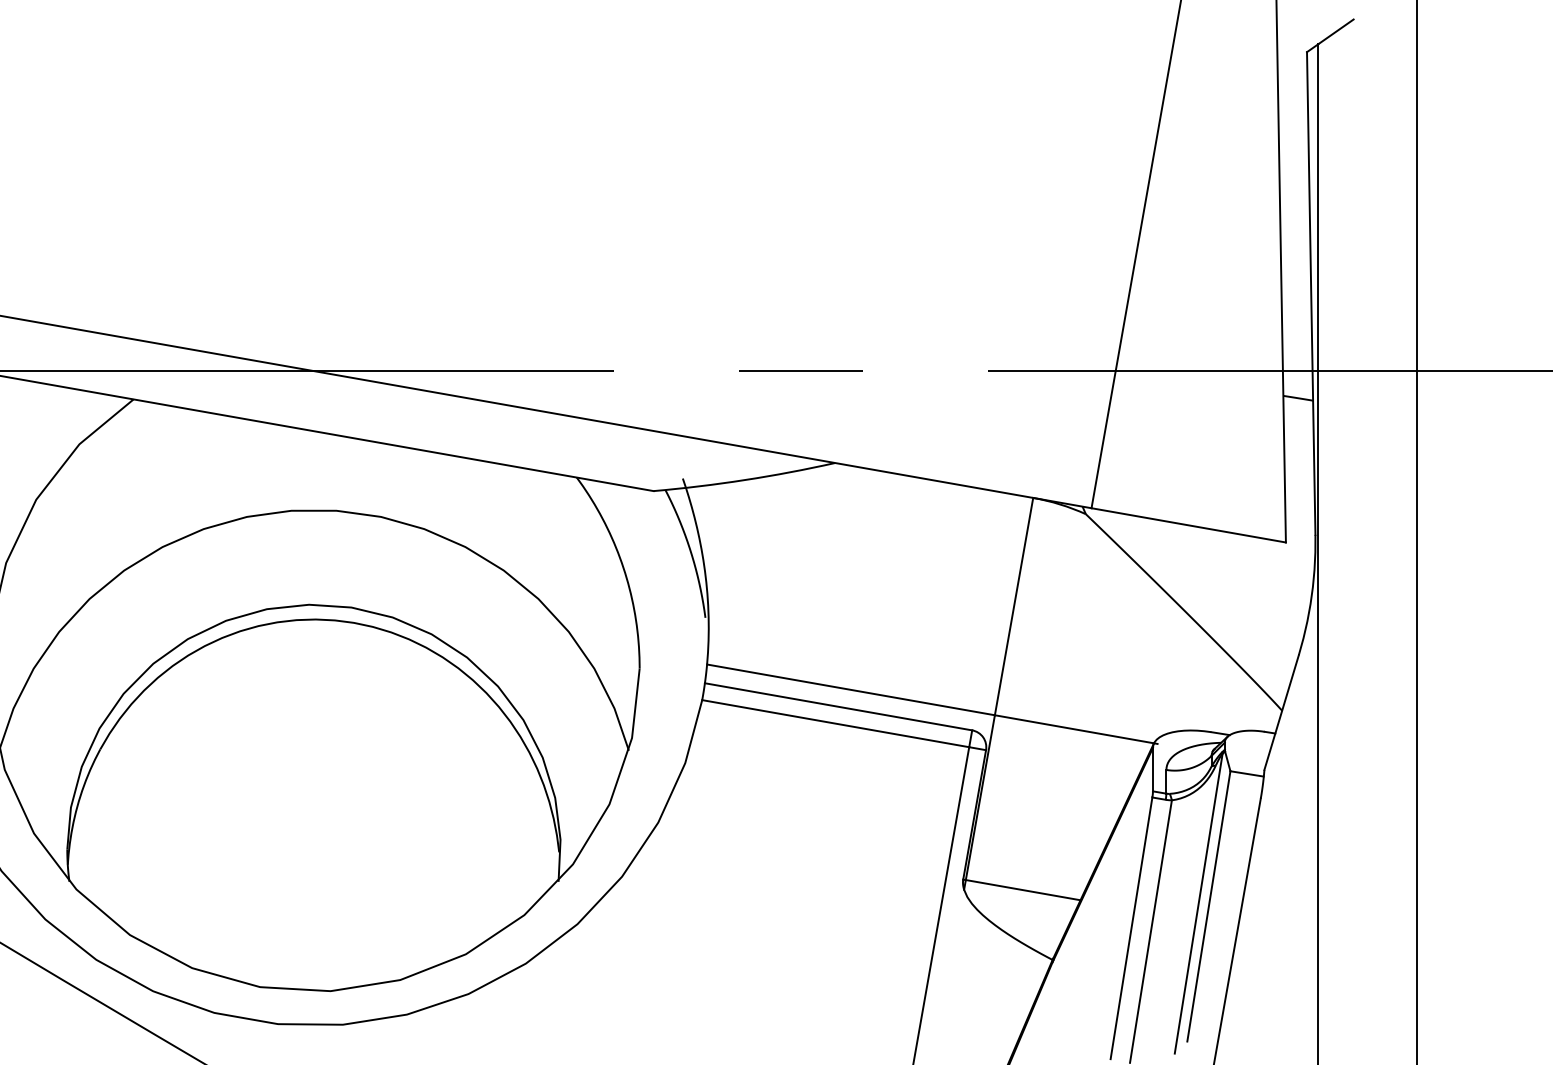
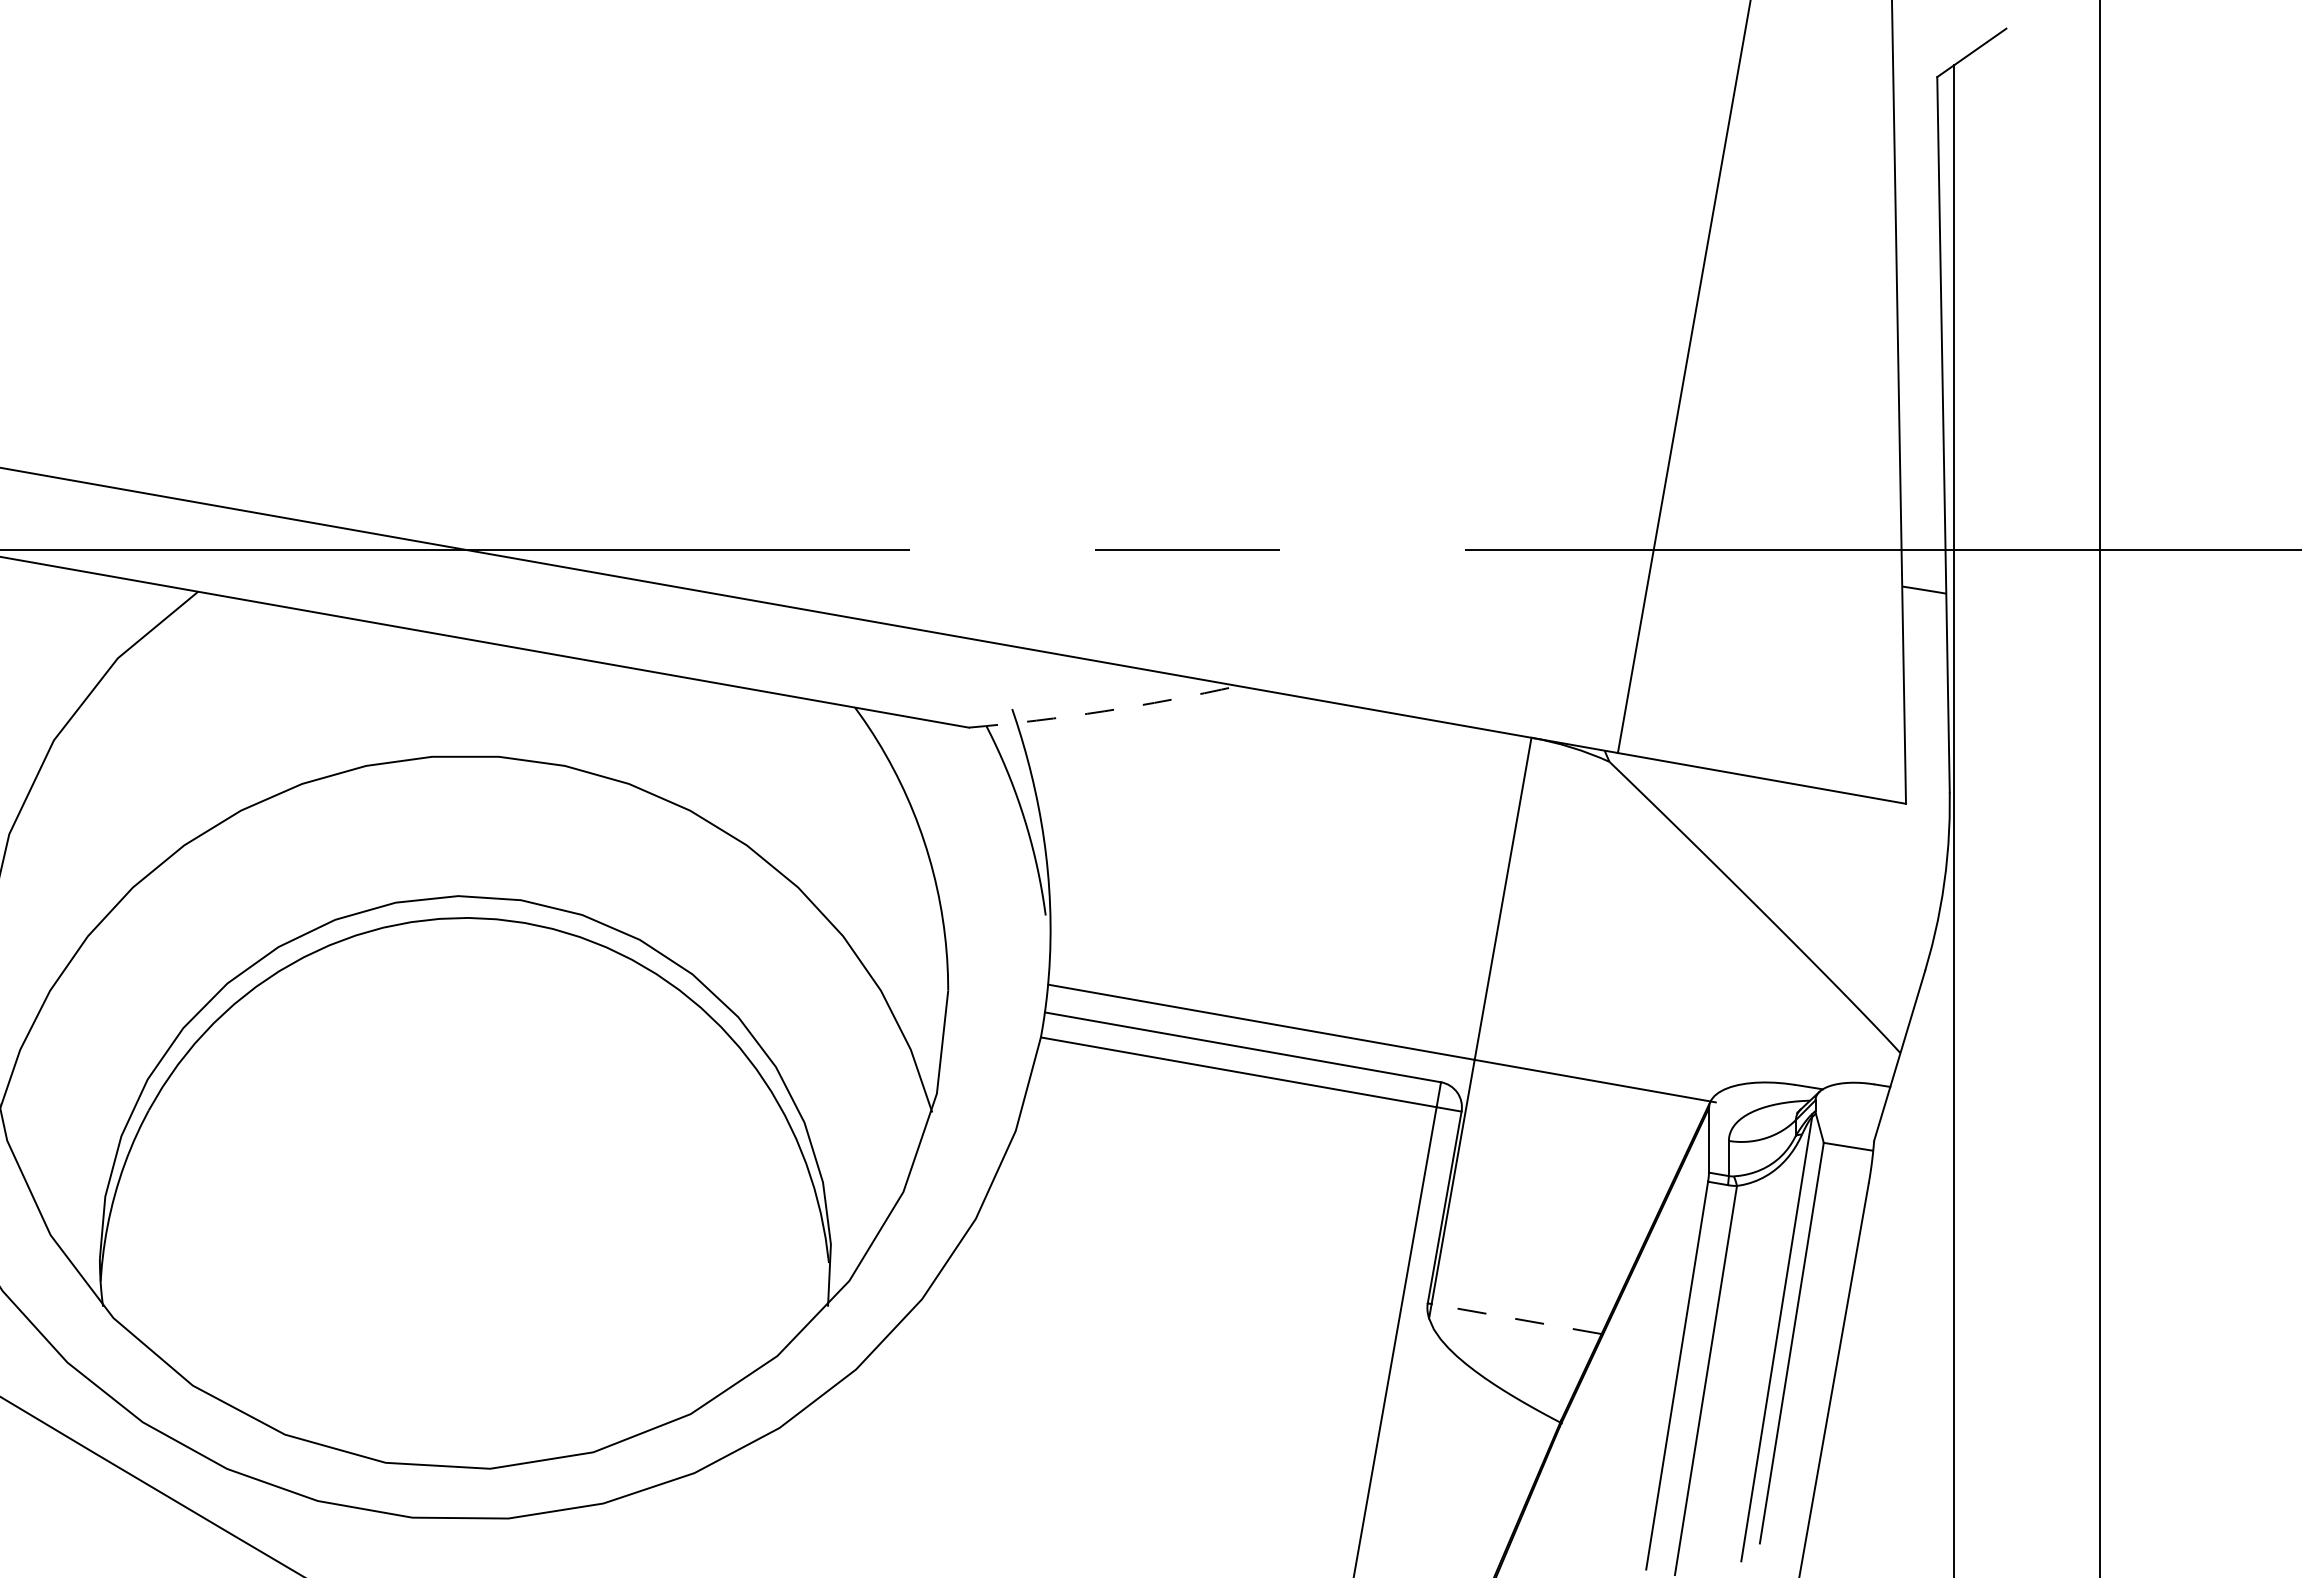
arc: (744, 480) -> (1103, 711), solid -> dashed
line: (1022, 890) -> (1515, 1319), solid -> dashed

